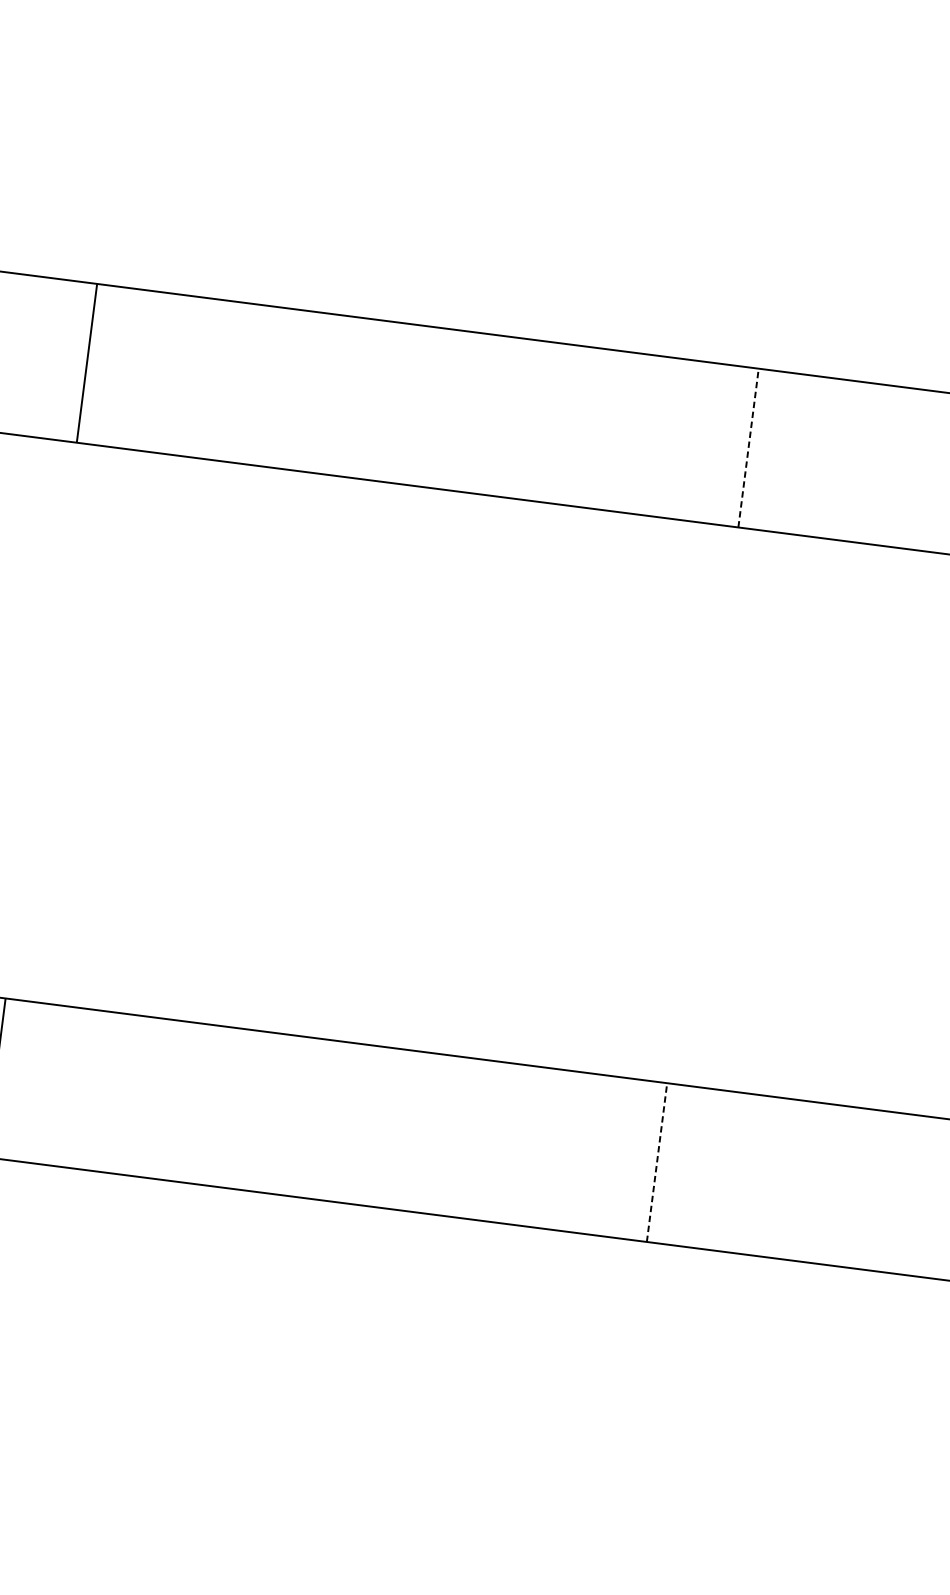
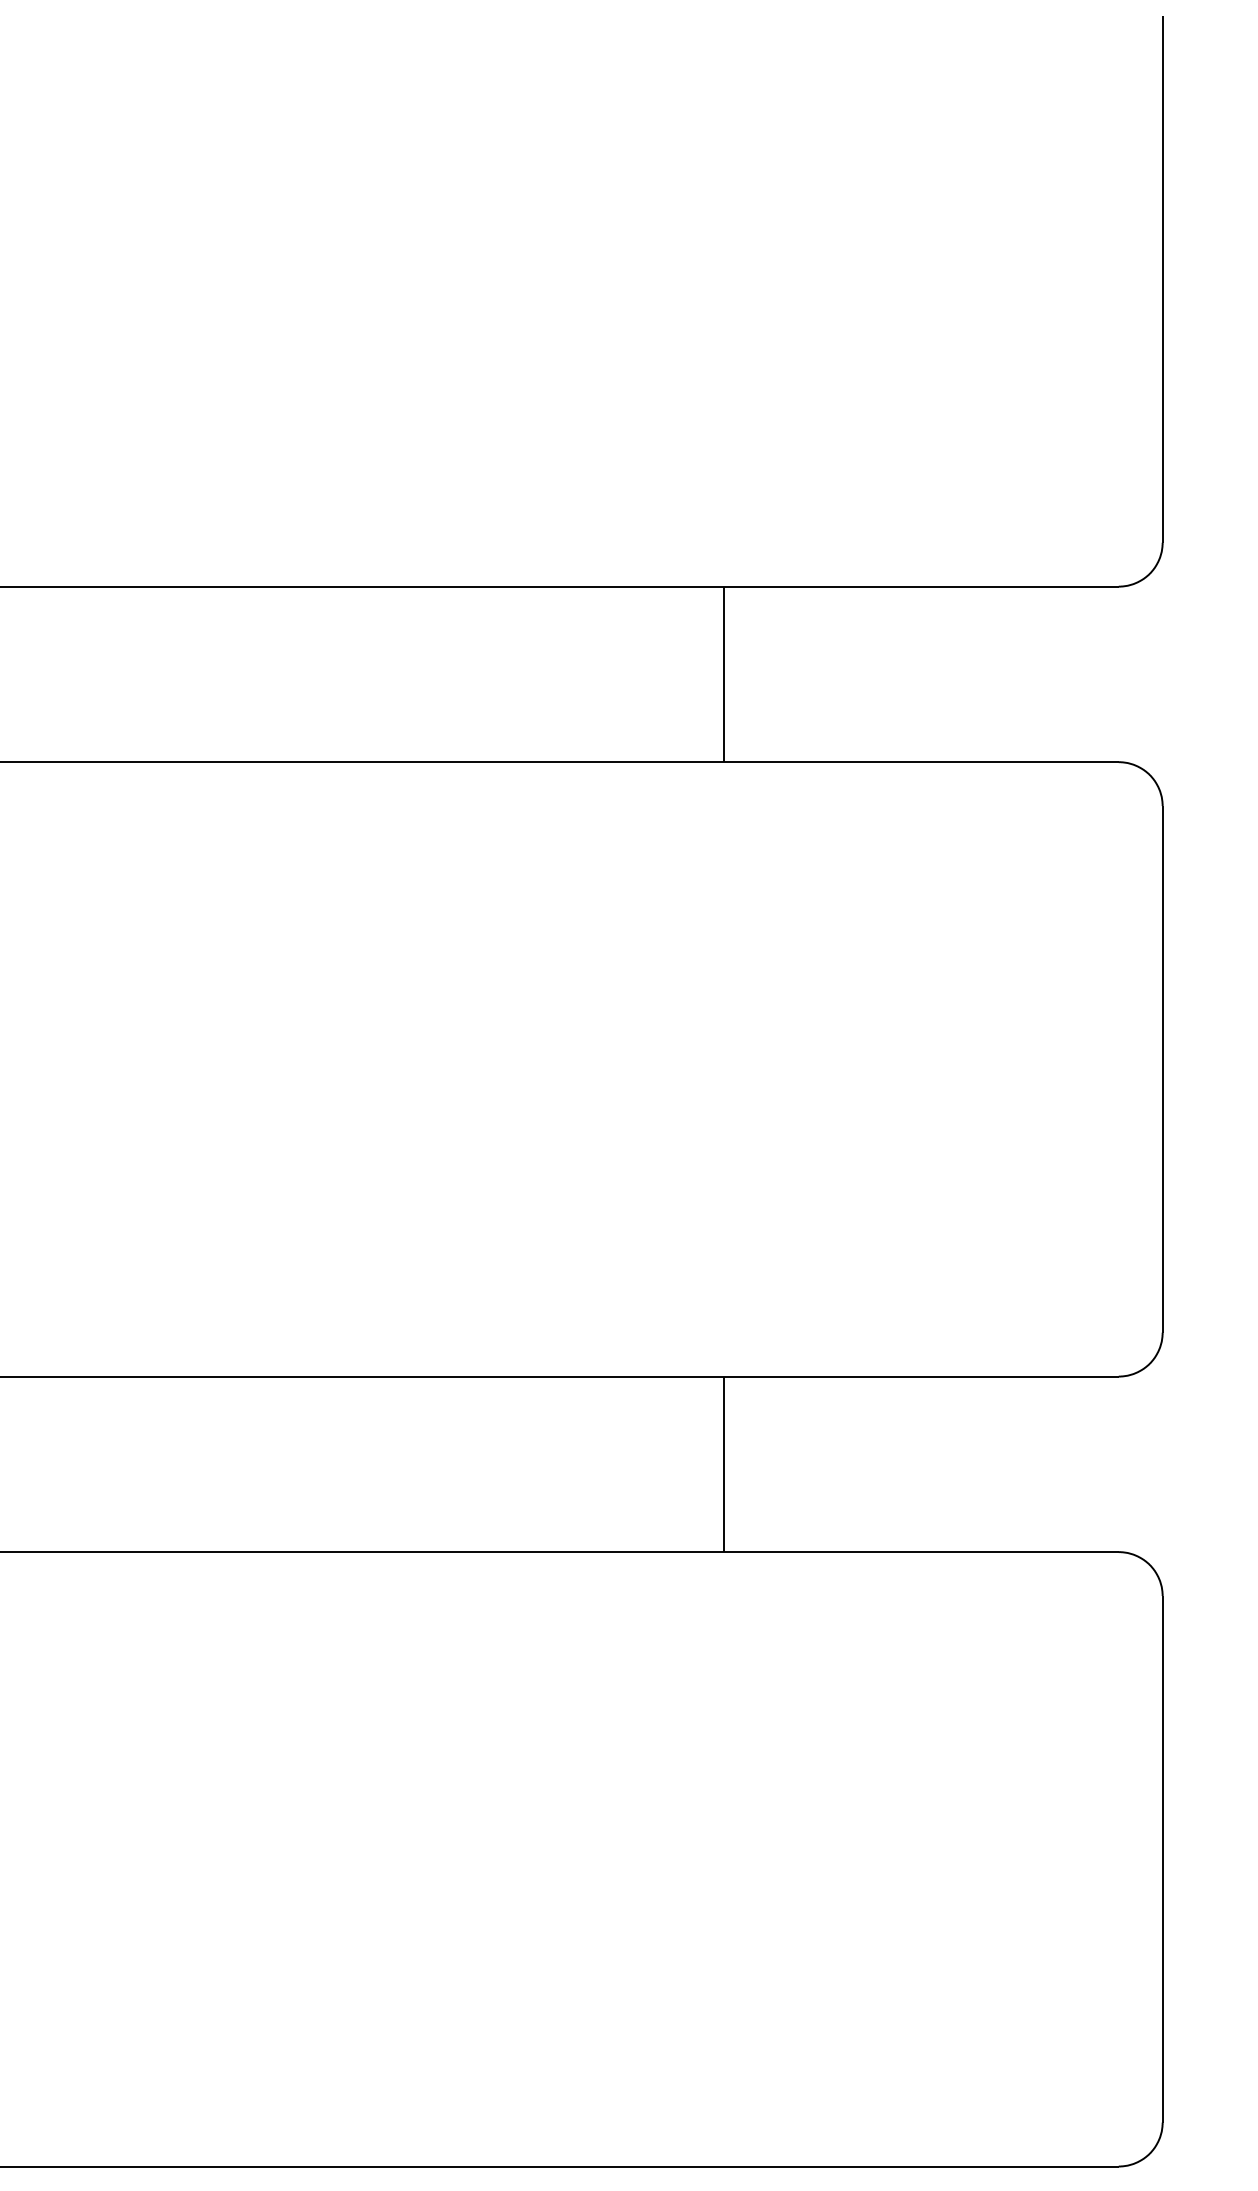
line: (748, 448) -> (723, 674), dashed -> solid
line: (656, 1162) -> (723, 1464), dashed -> solid

